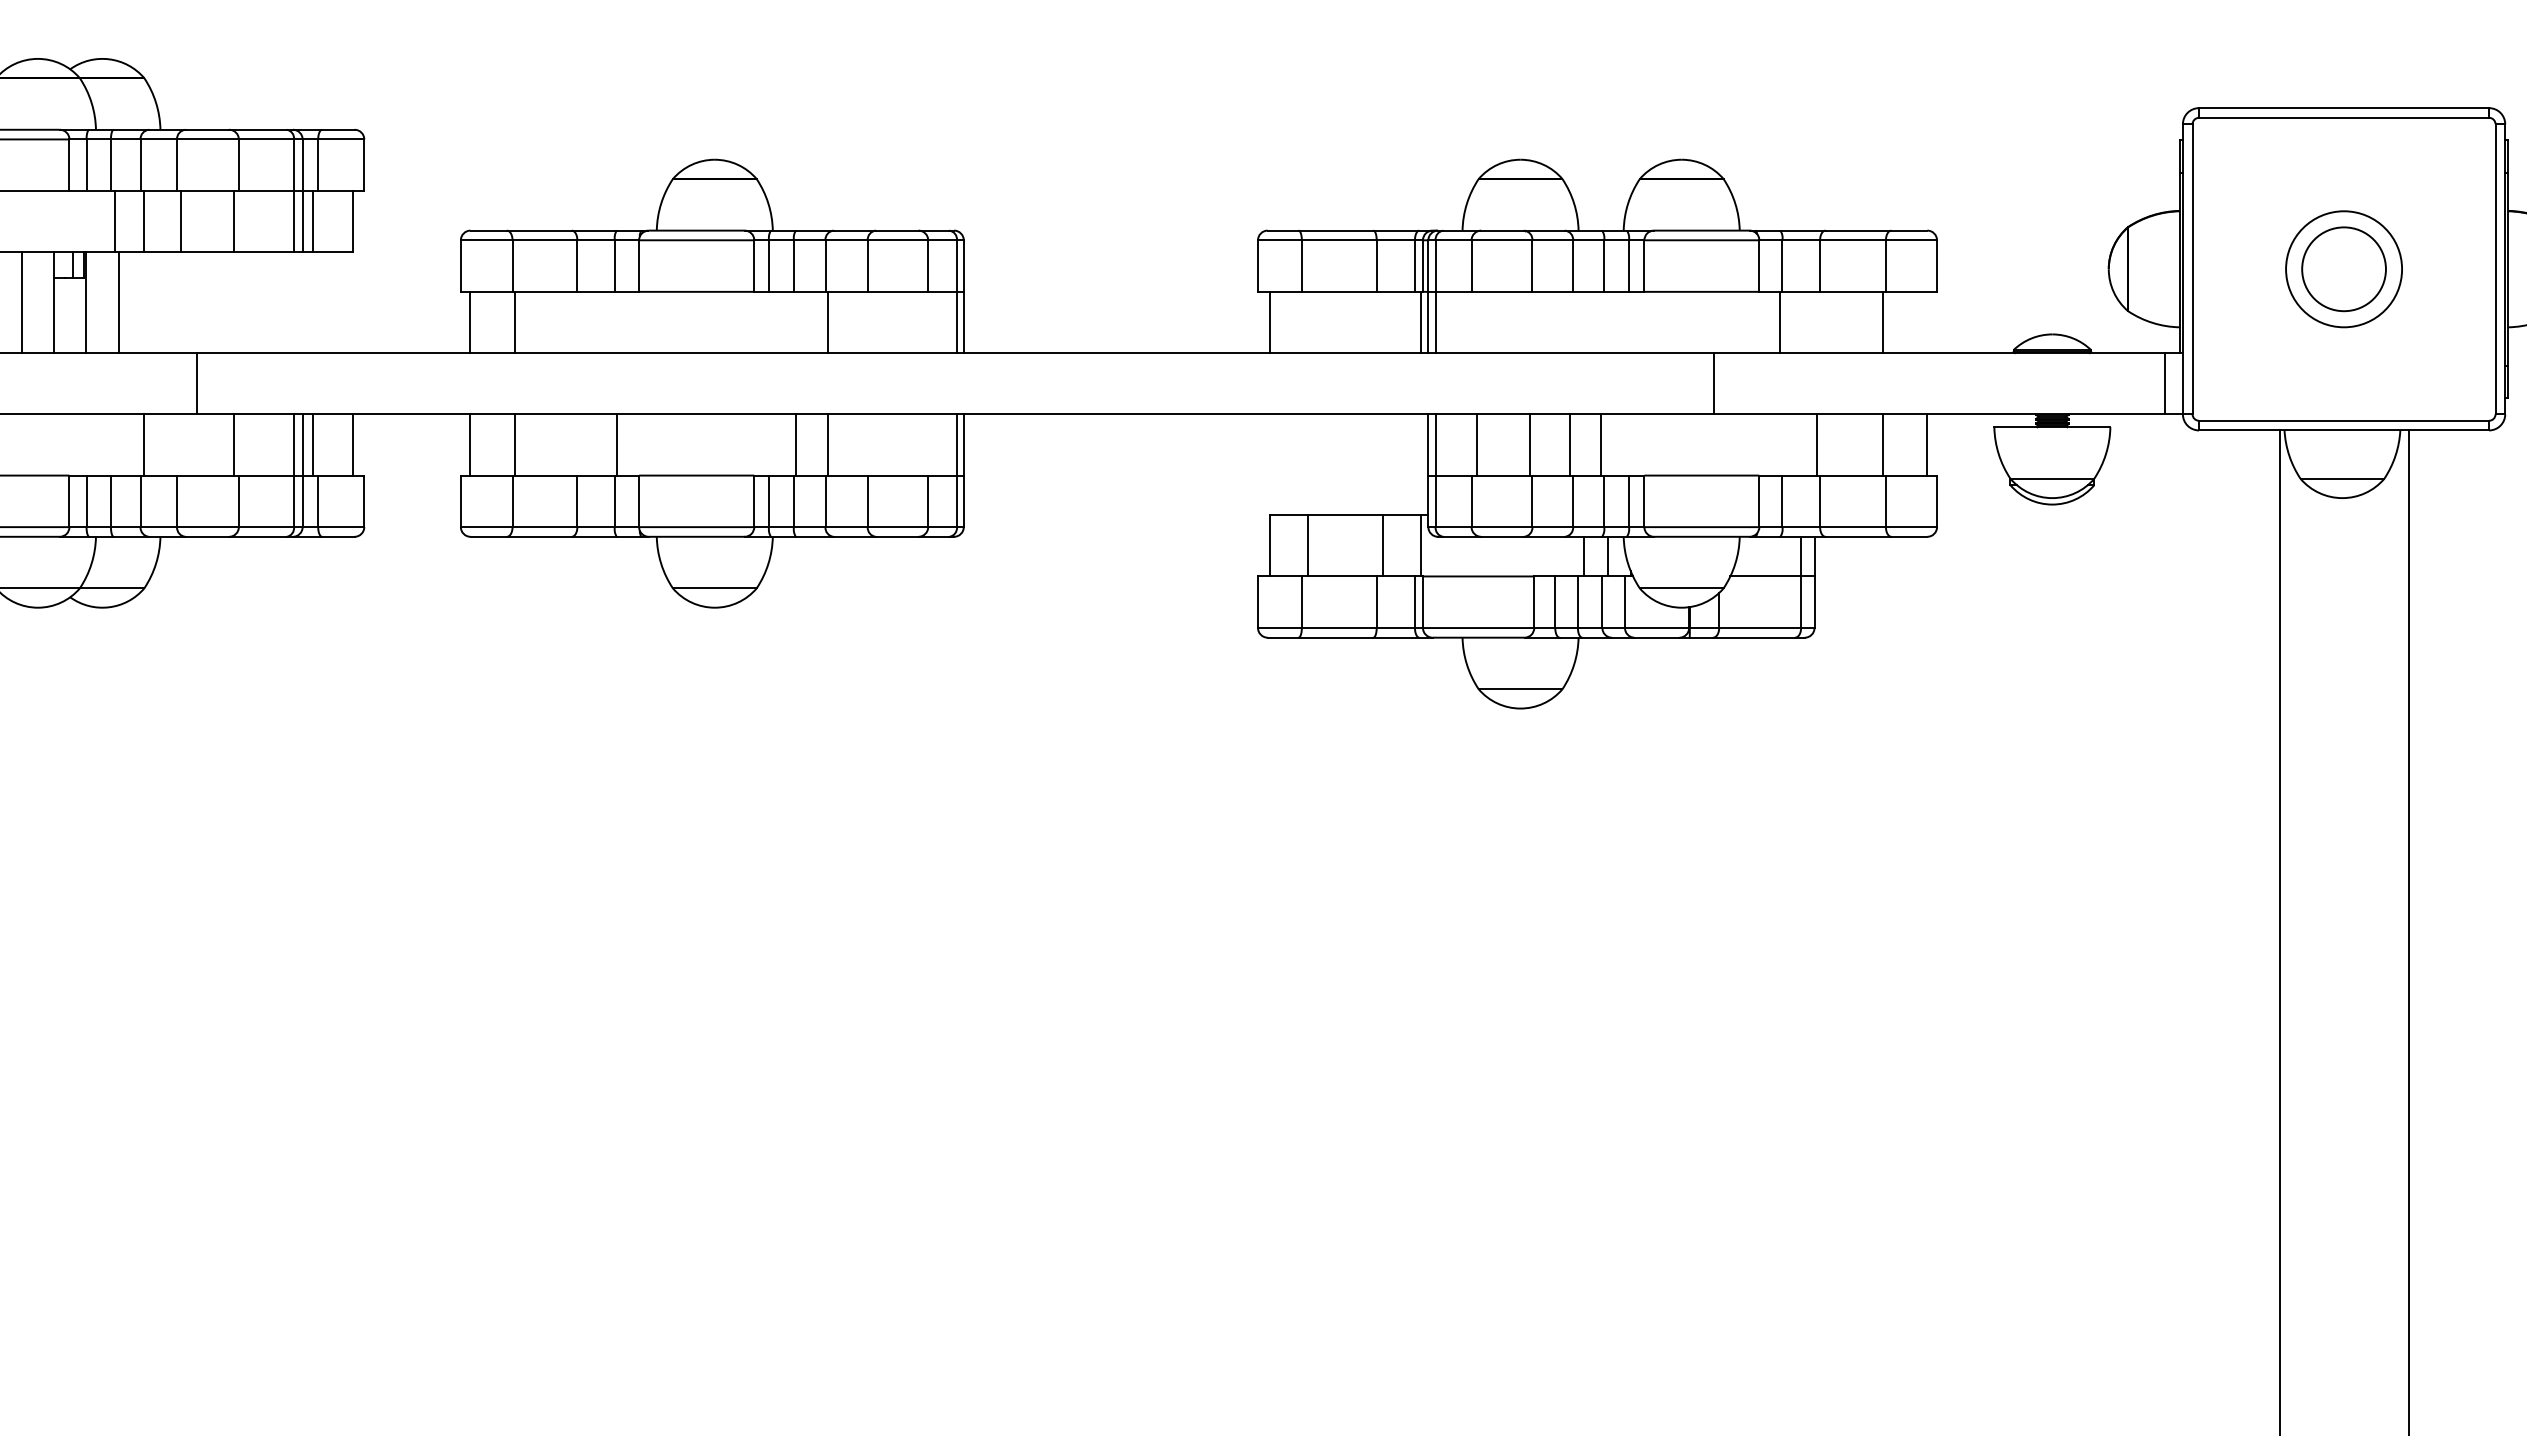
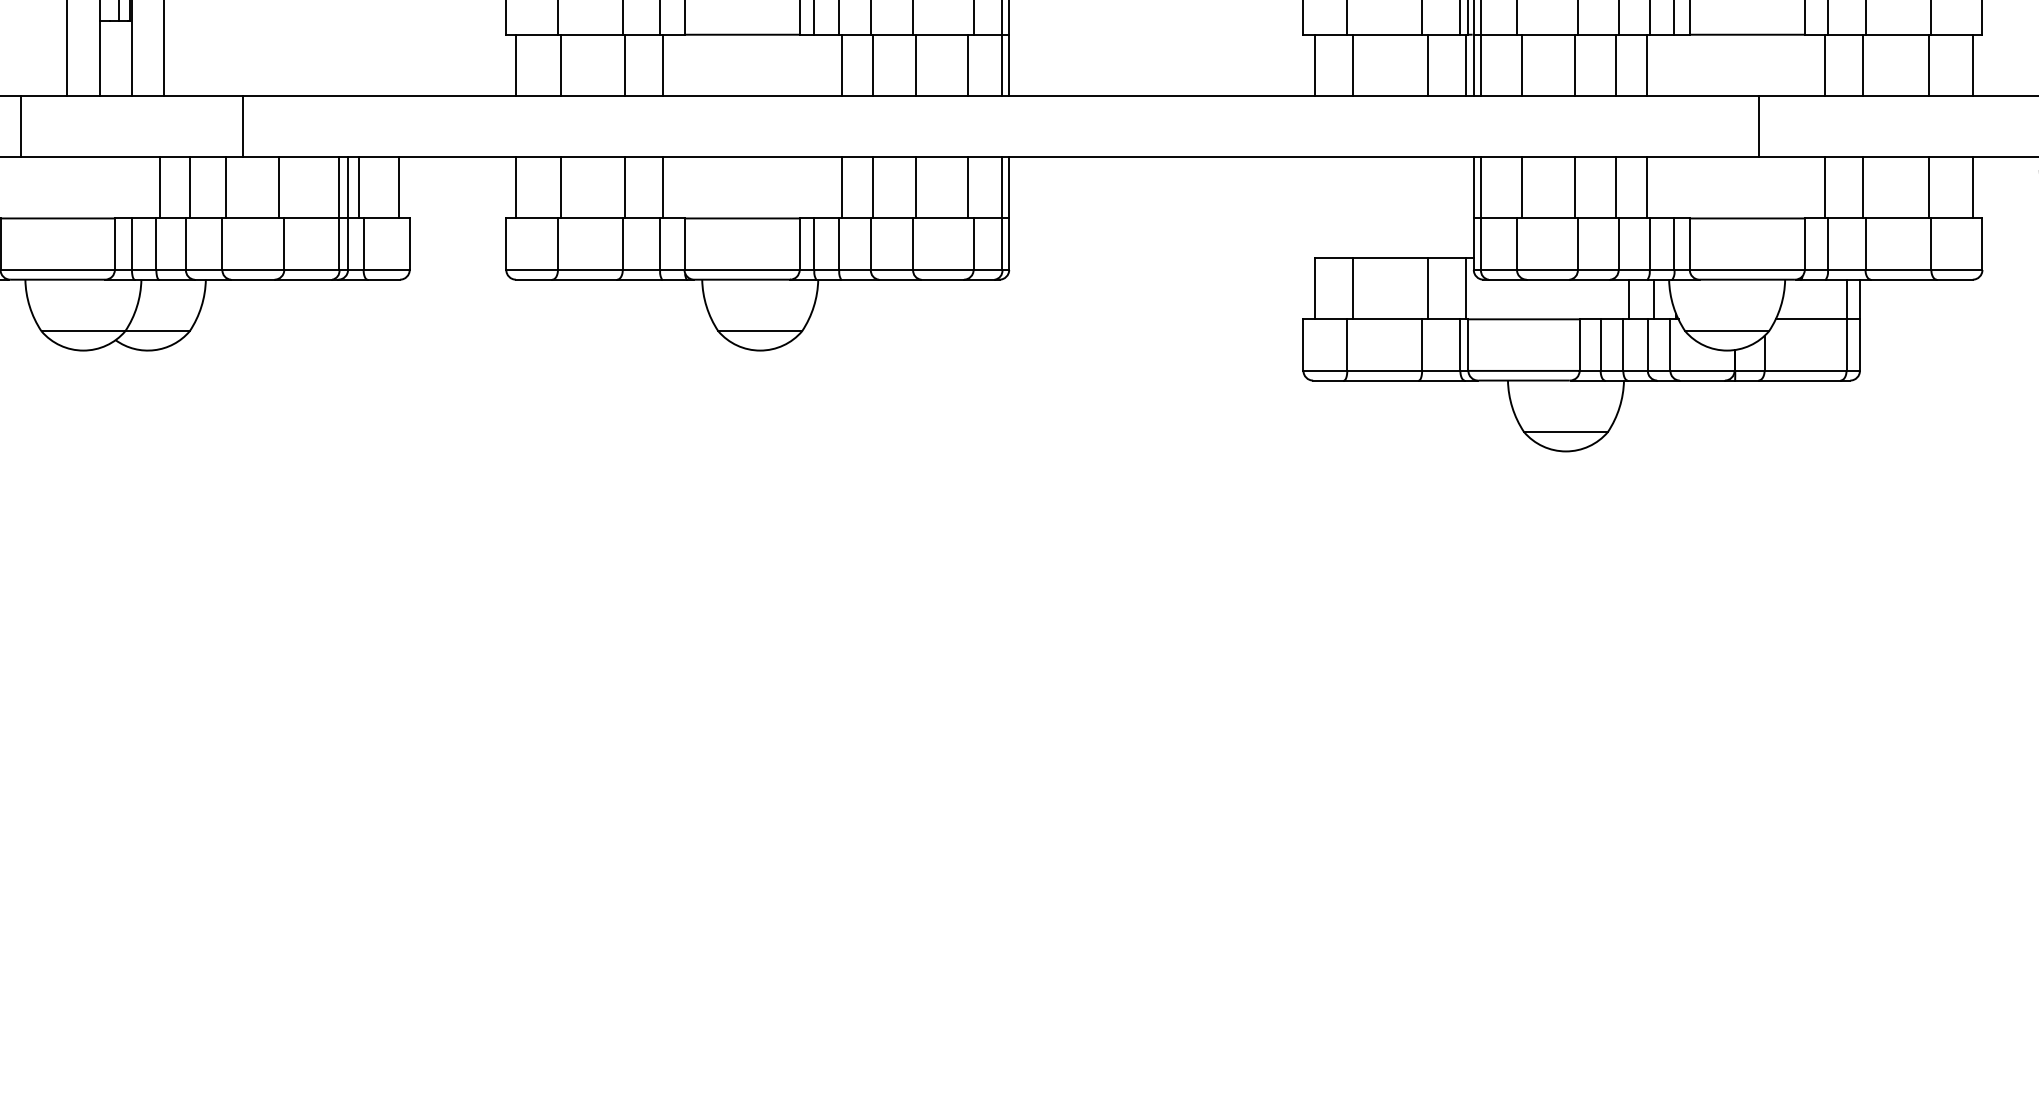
line: (579, 322) -> (624, 65), added
line: (617, 322) -> (662, 65), added
line: (796, 322) -> (841, 65), added
line: (870, 322) -> (915, 65), added
line: (922, 322) -> (967, 65), added
line: (1307, 322) -> (1352, 65), added
line: (1382, 322) -> (1427, 65), added
line: (1477, 322) -> (1522, 65), added
line: (1529, 322) -> (1574, 65), added
line: (1570, 322) -> (1615, 65), added
line: (1601, 322) -> (1646, 65), added
line: (1817, 322) -> (1862, 65), added
line: (1927, 322) -> (1972, 65), added
line: (114, 444) -> (159, 187), added
line: (180, 444) -> (225, 187), added
line: (579, 444) -> (624, 187), added
line: (870, 444) -> (915, 187), added
line: (922, 444) -> (967, 187), added
line: (1779, 444) -> (1824, 187), added

